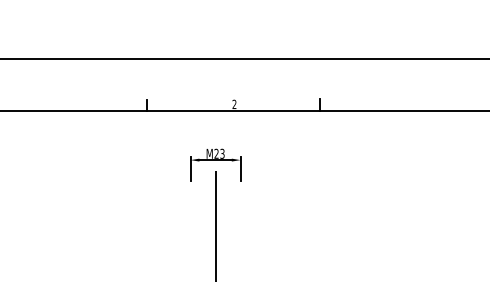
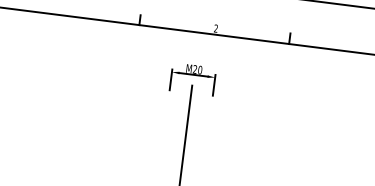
text: (222, 153) -> (200, 69), M23 -> M20

